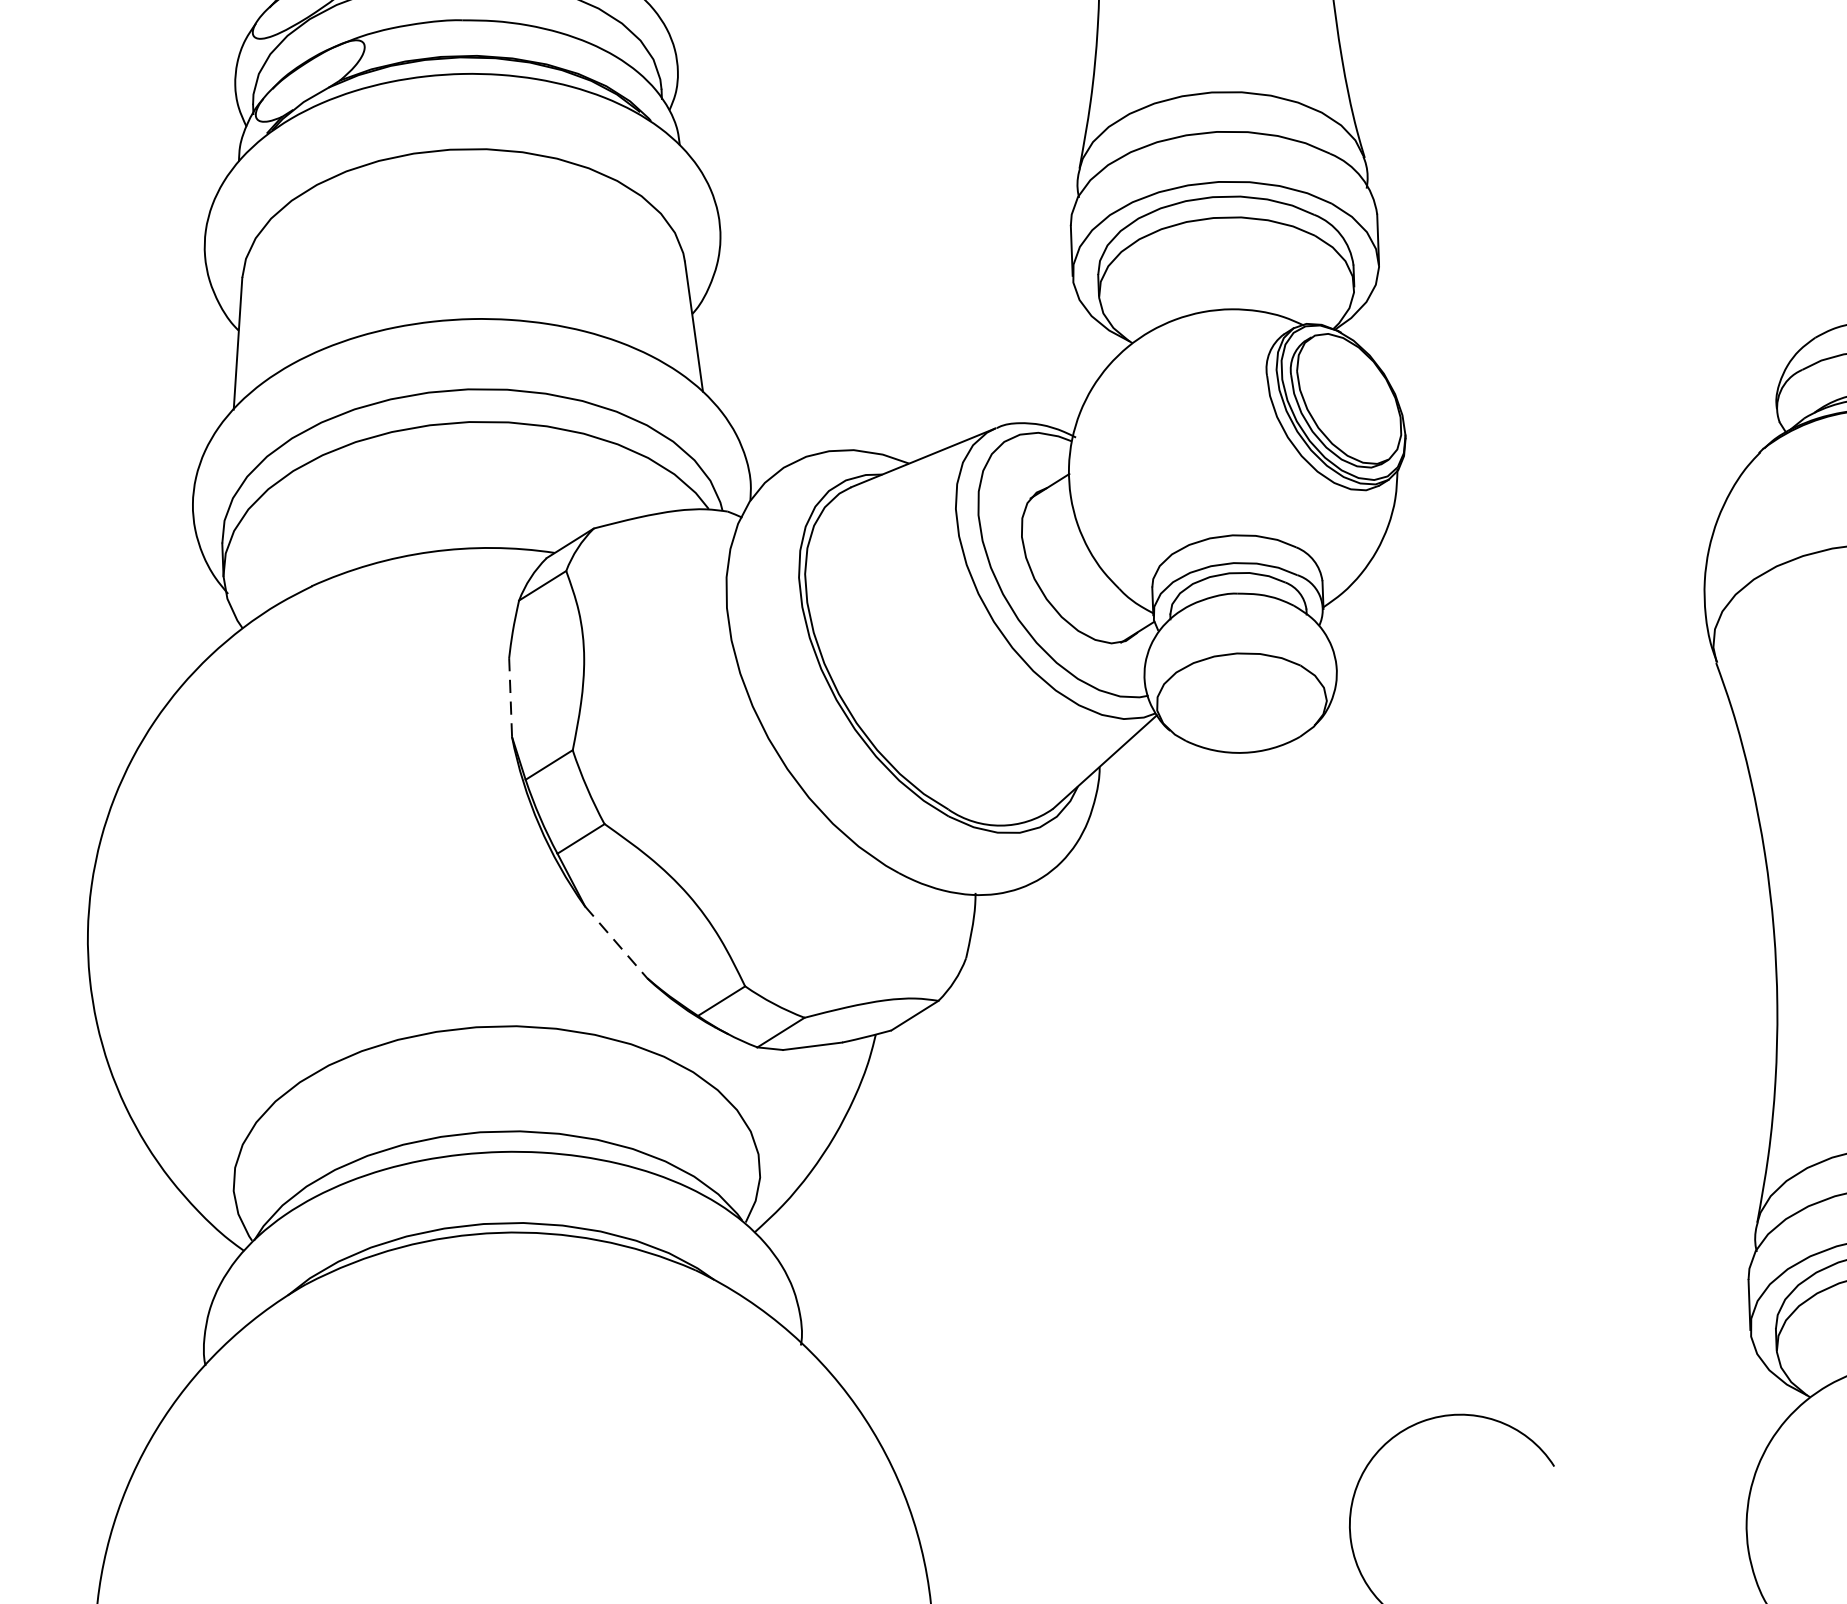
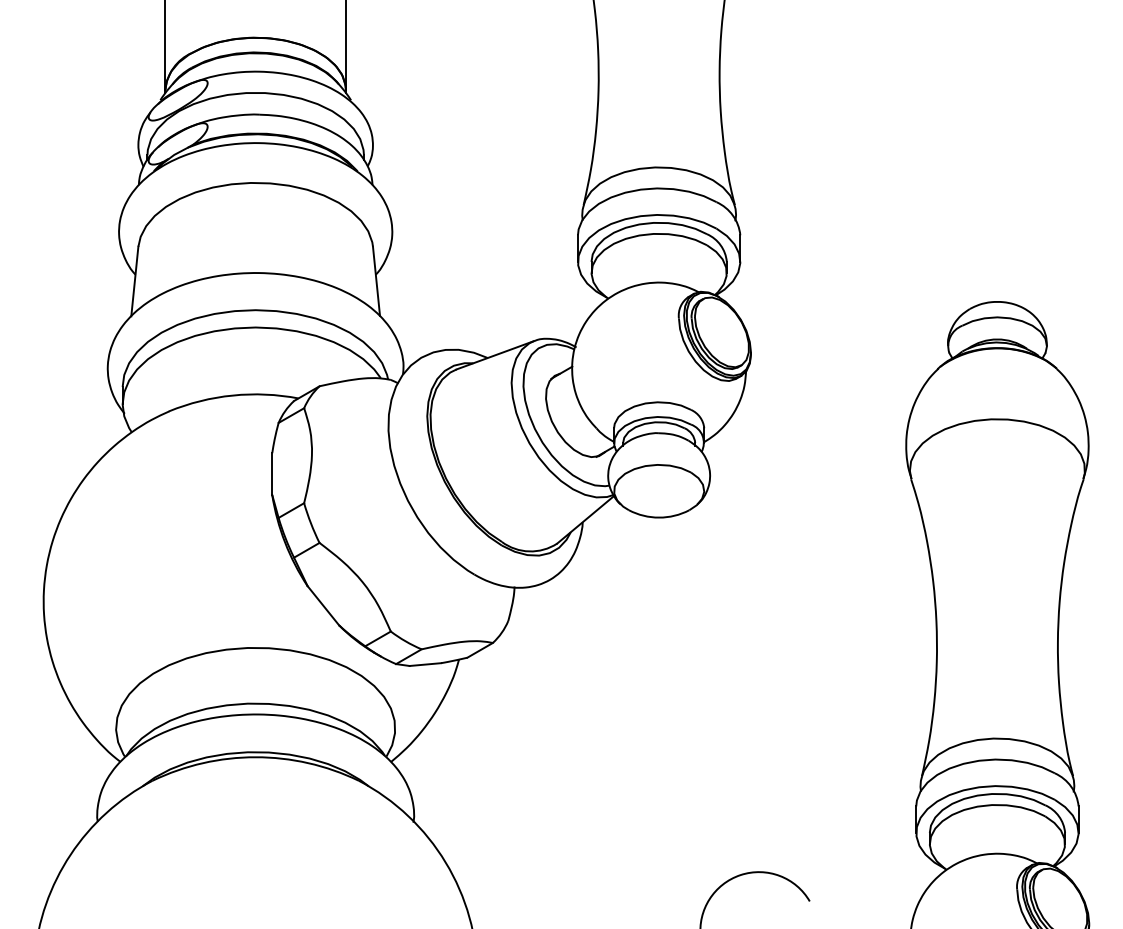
line: (511, 698) -> (272, 474), dashed -> solid
line: (616, 943) -> (323, 606), dashed -> solid

